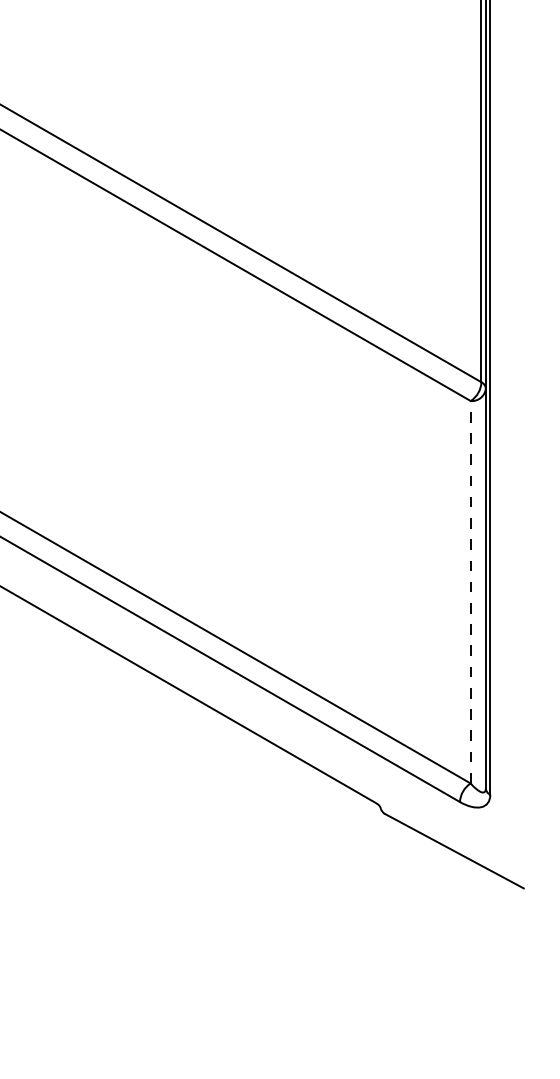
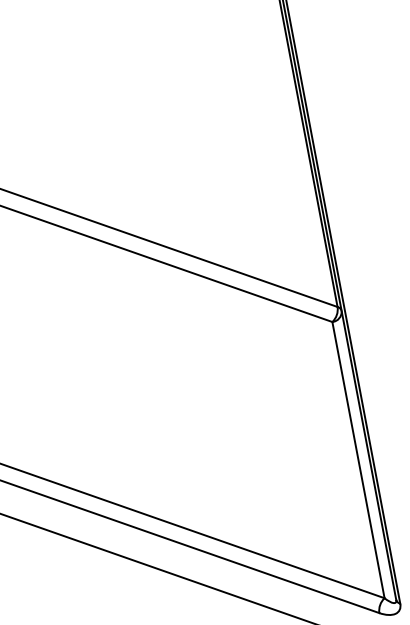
line: (470, 591) -> (358, 459), dashed -> solid

